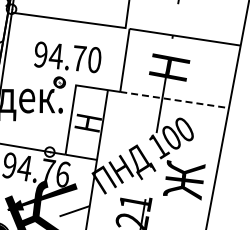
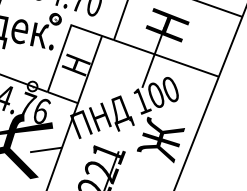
line: (174, 100) -> (166, 58), dashed -> solid

